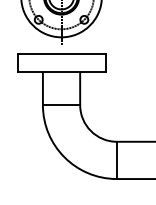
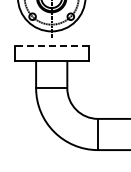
line: (61, 54) -> (51, 45), solid -> dashed

